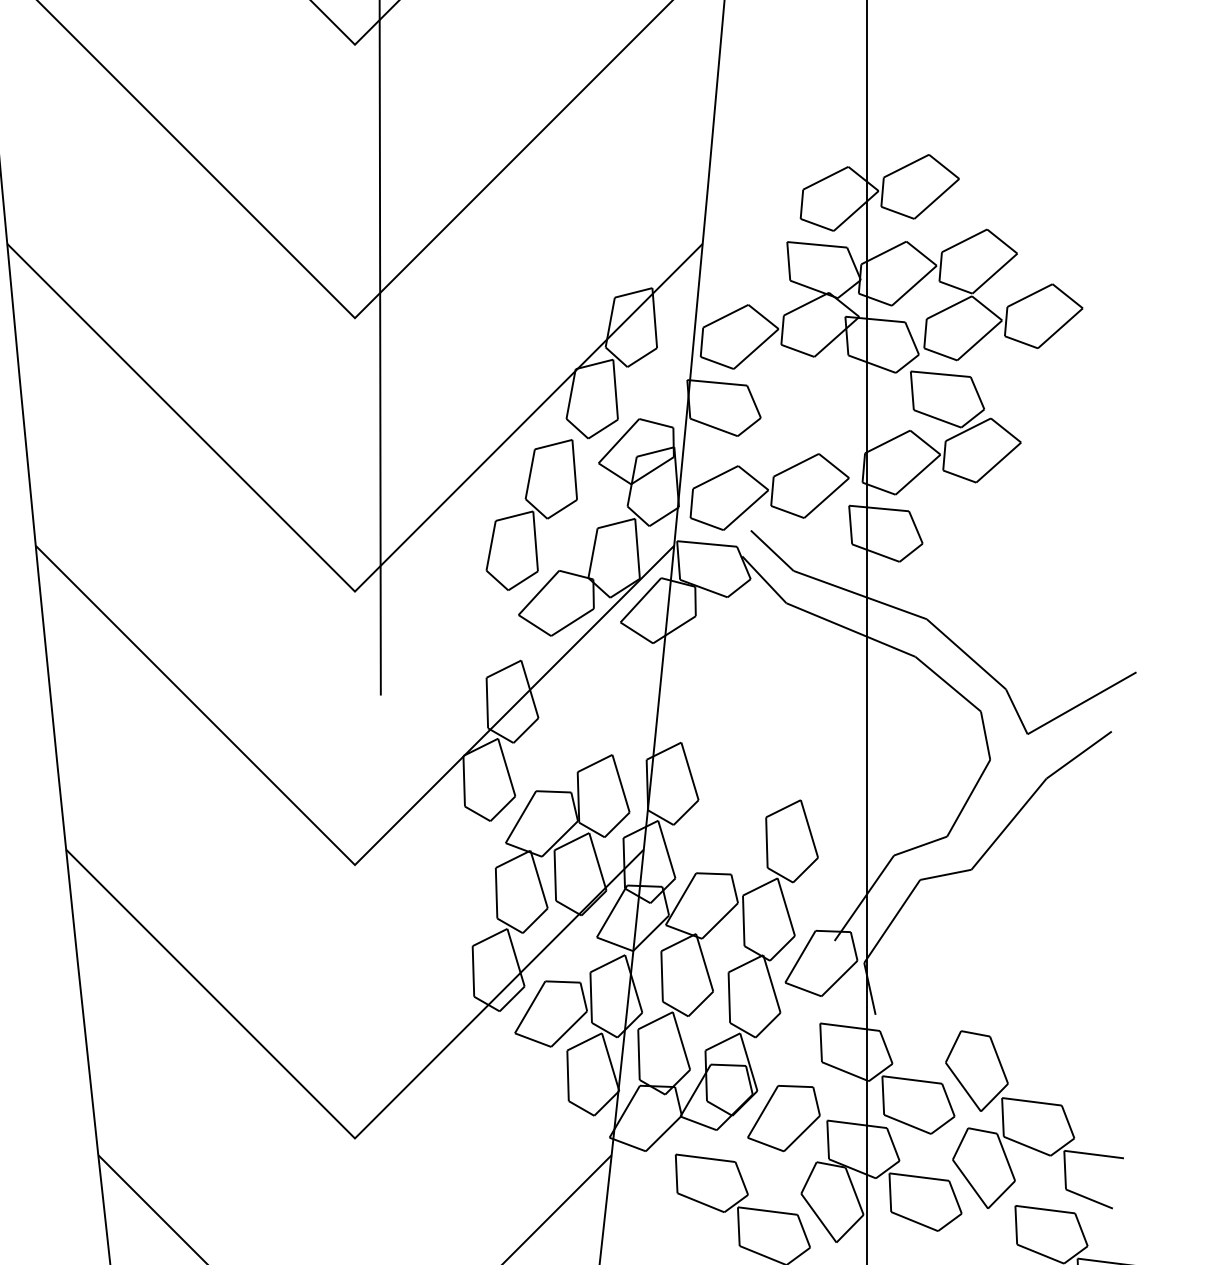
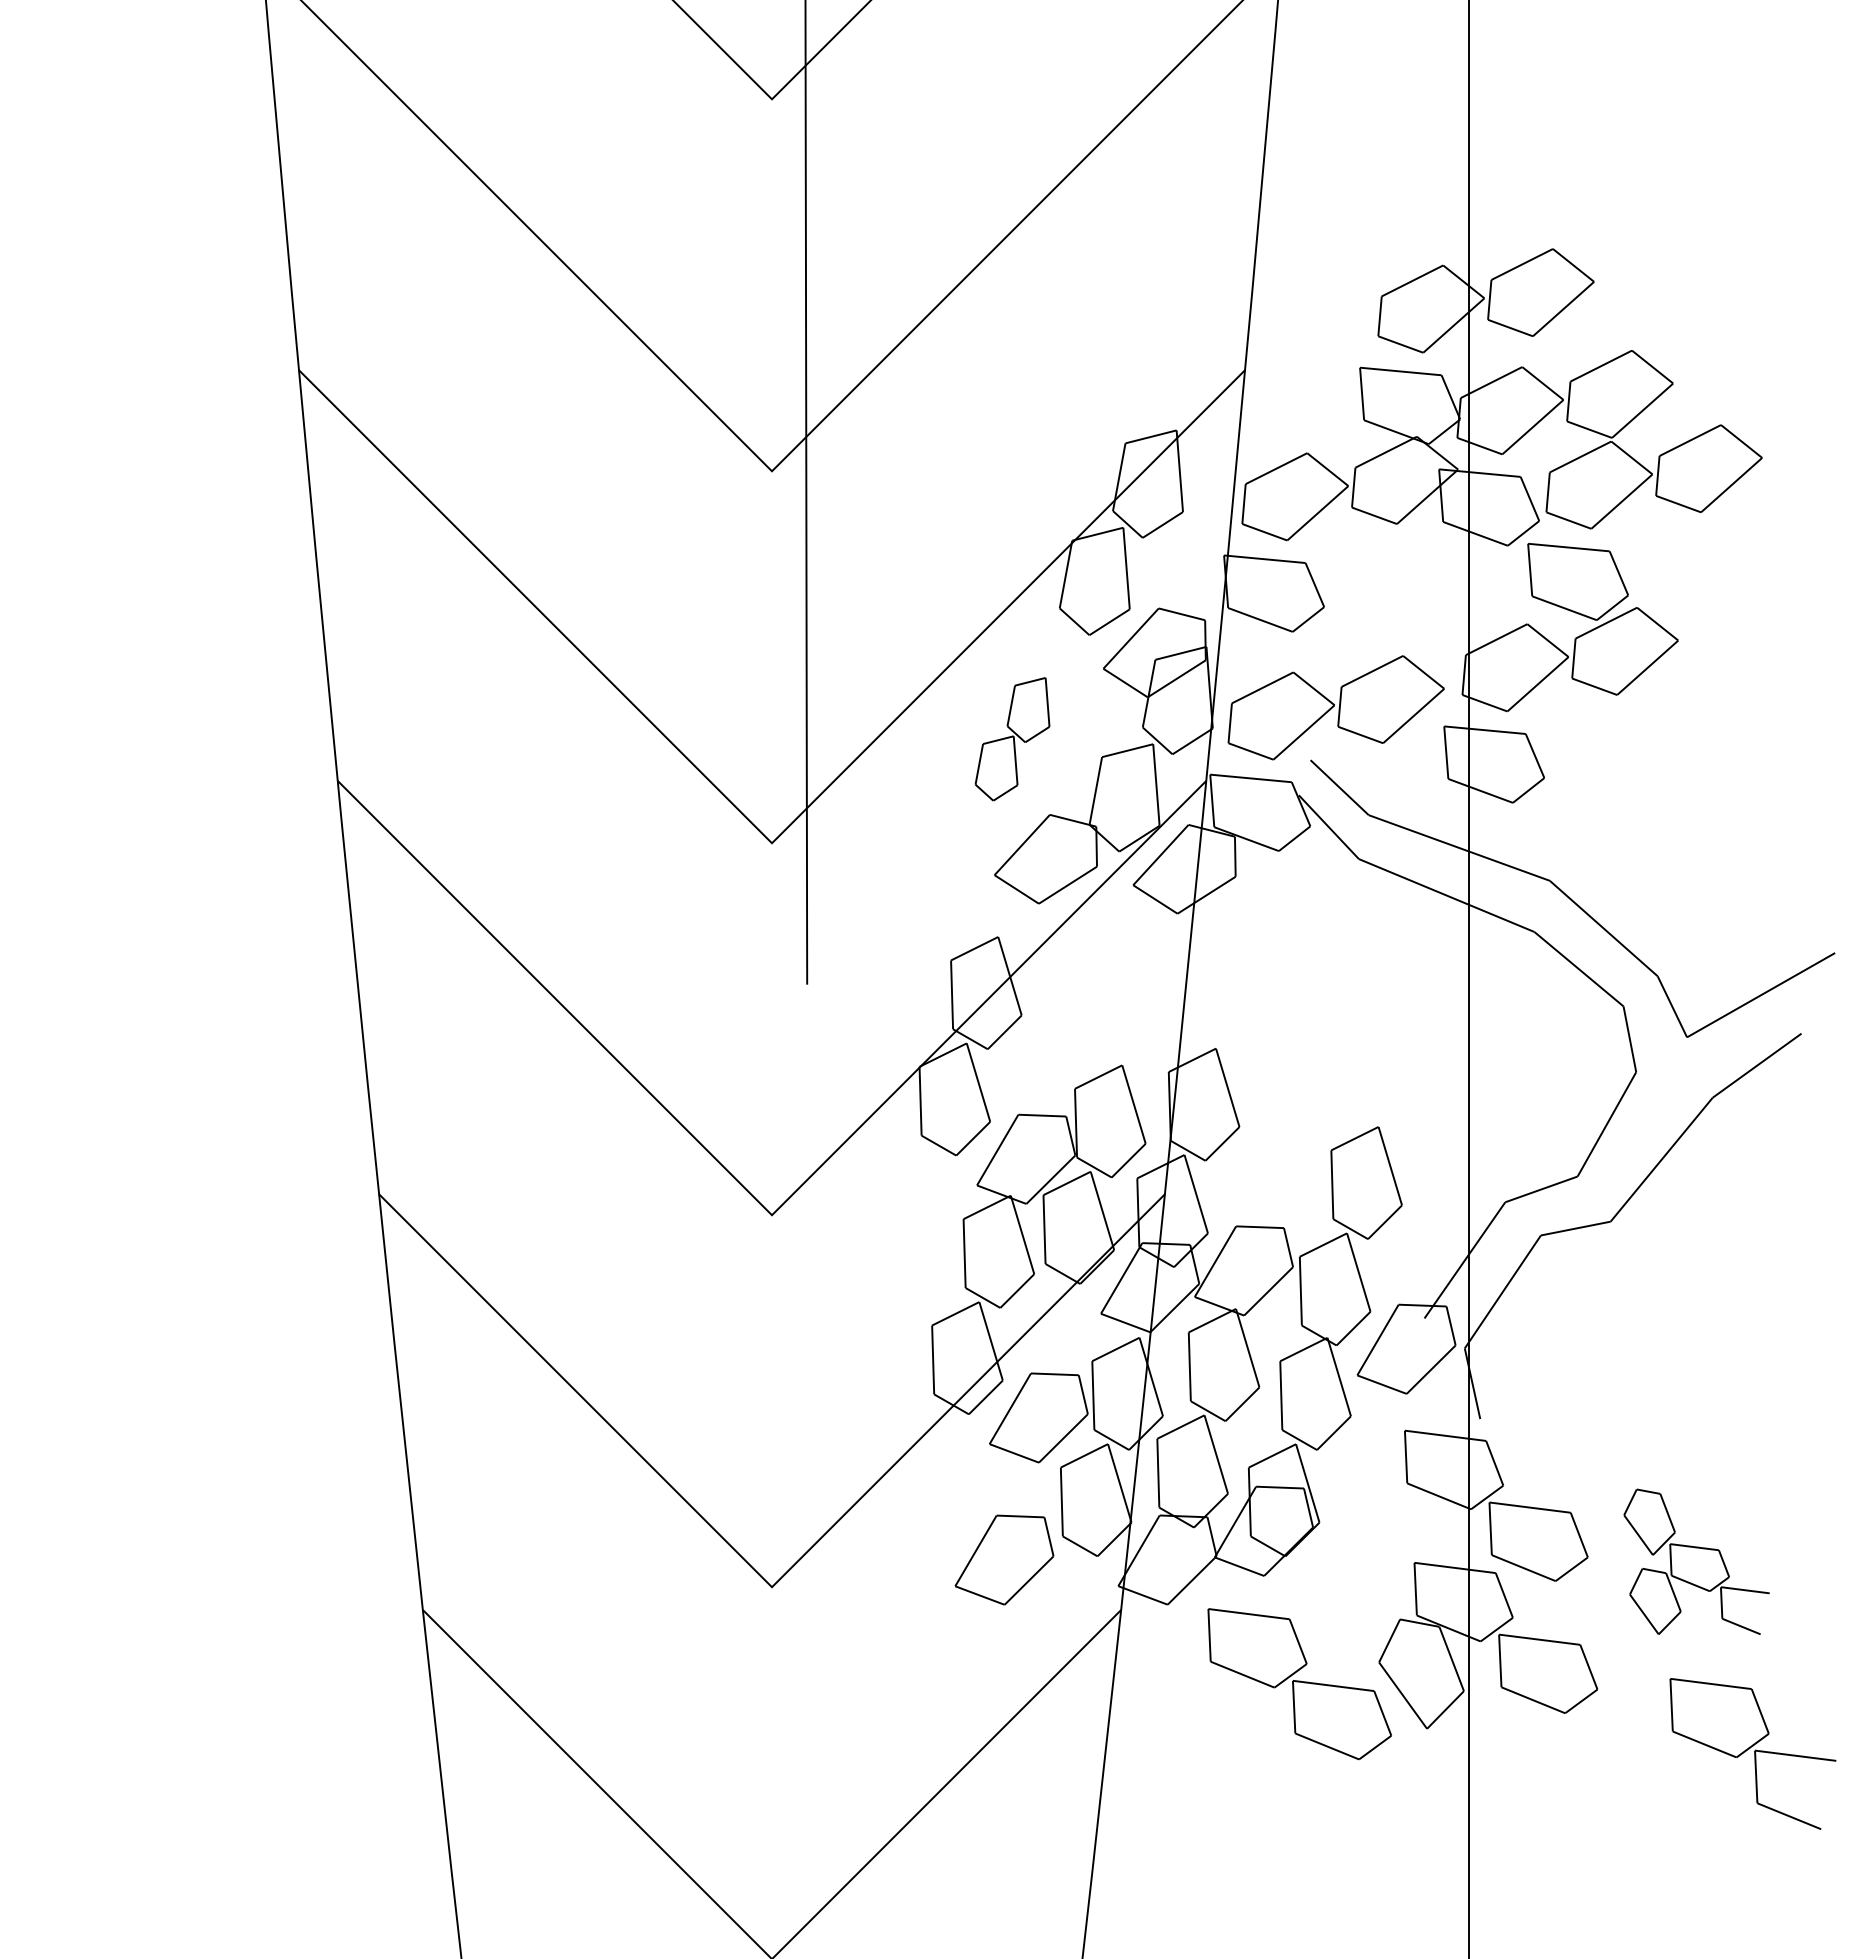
part: (531, 515) -> (1012, 739), size x0.6
part: (783, 1118) -> (1004, 1559), moved
part: (1034, 1119) -> (1696, 1561), size x0.6

